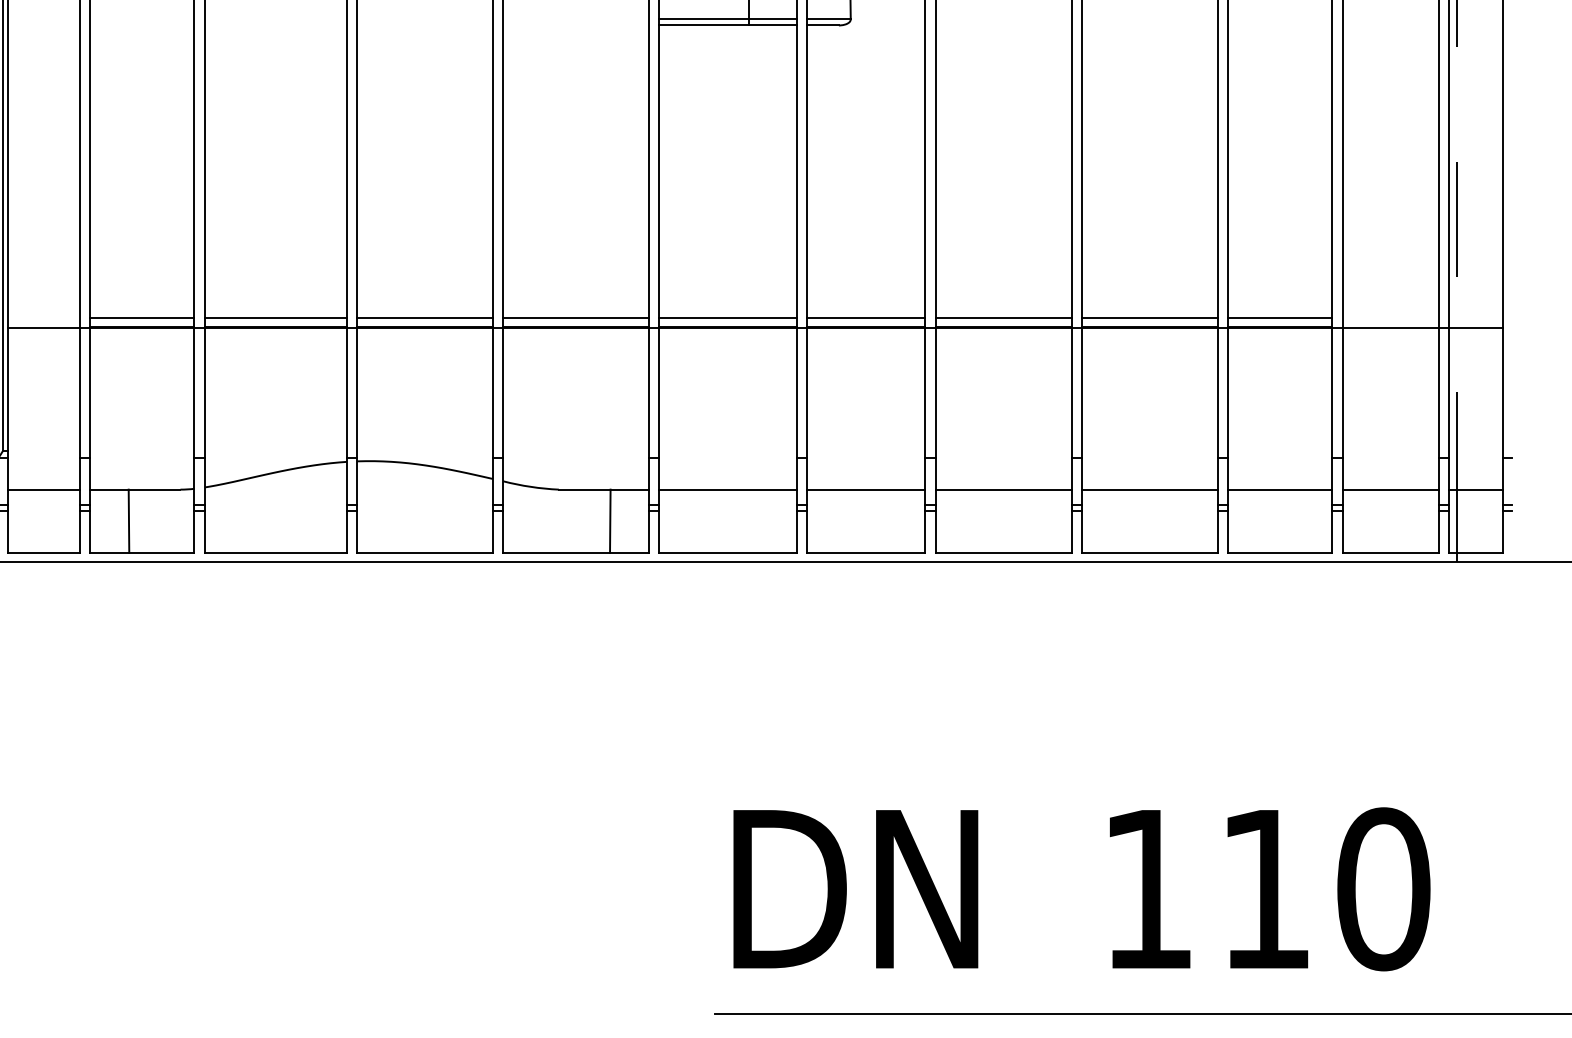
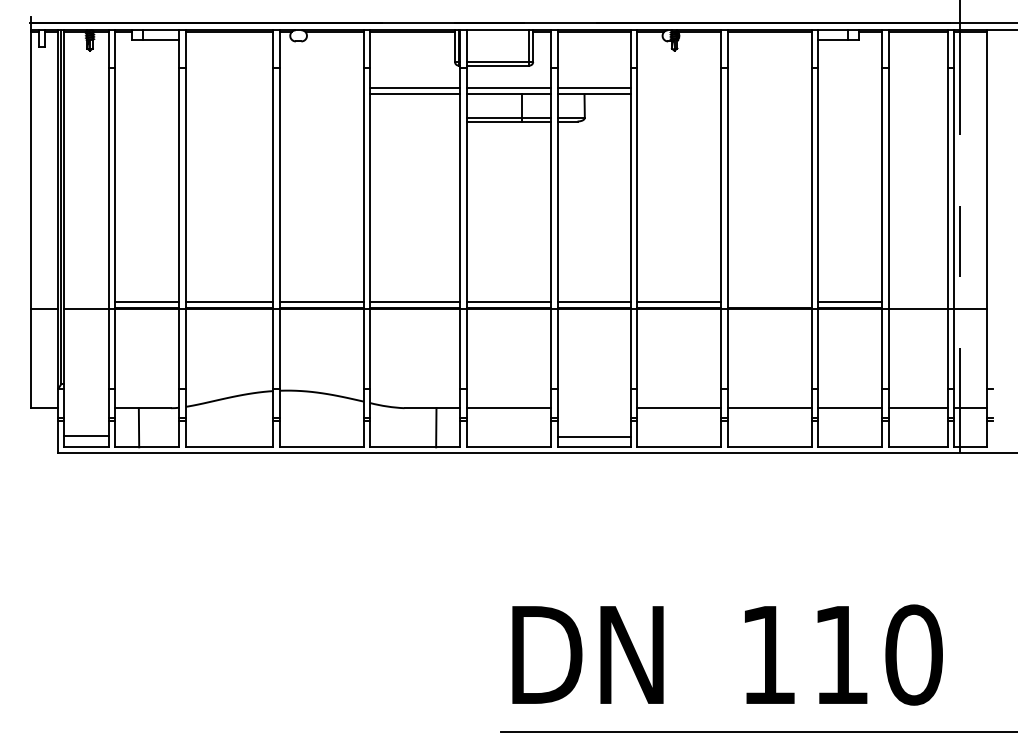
line: (1149, 318) -> (769, 302), removed
line: (43, 490) -> (86, 436), moved
line: (864, 490) -> (593, 437), moved

